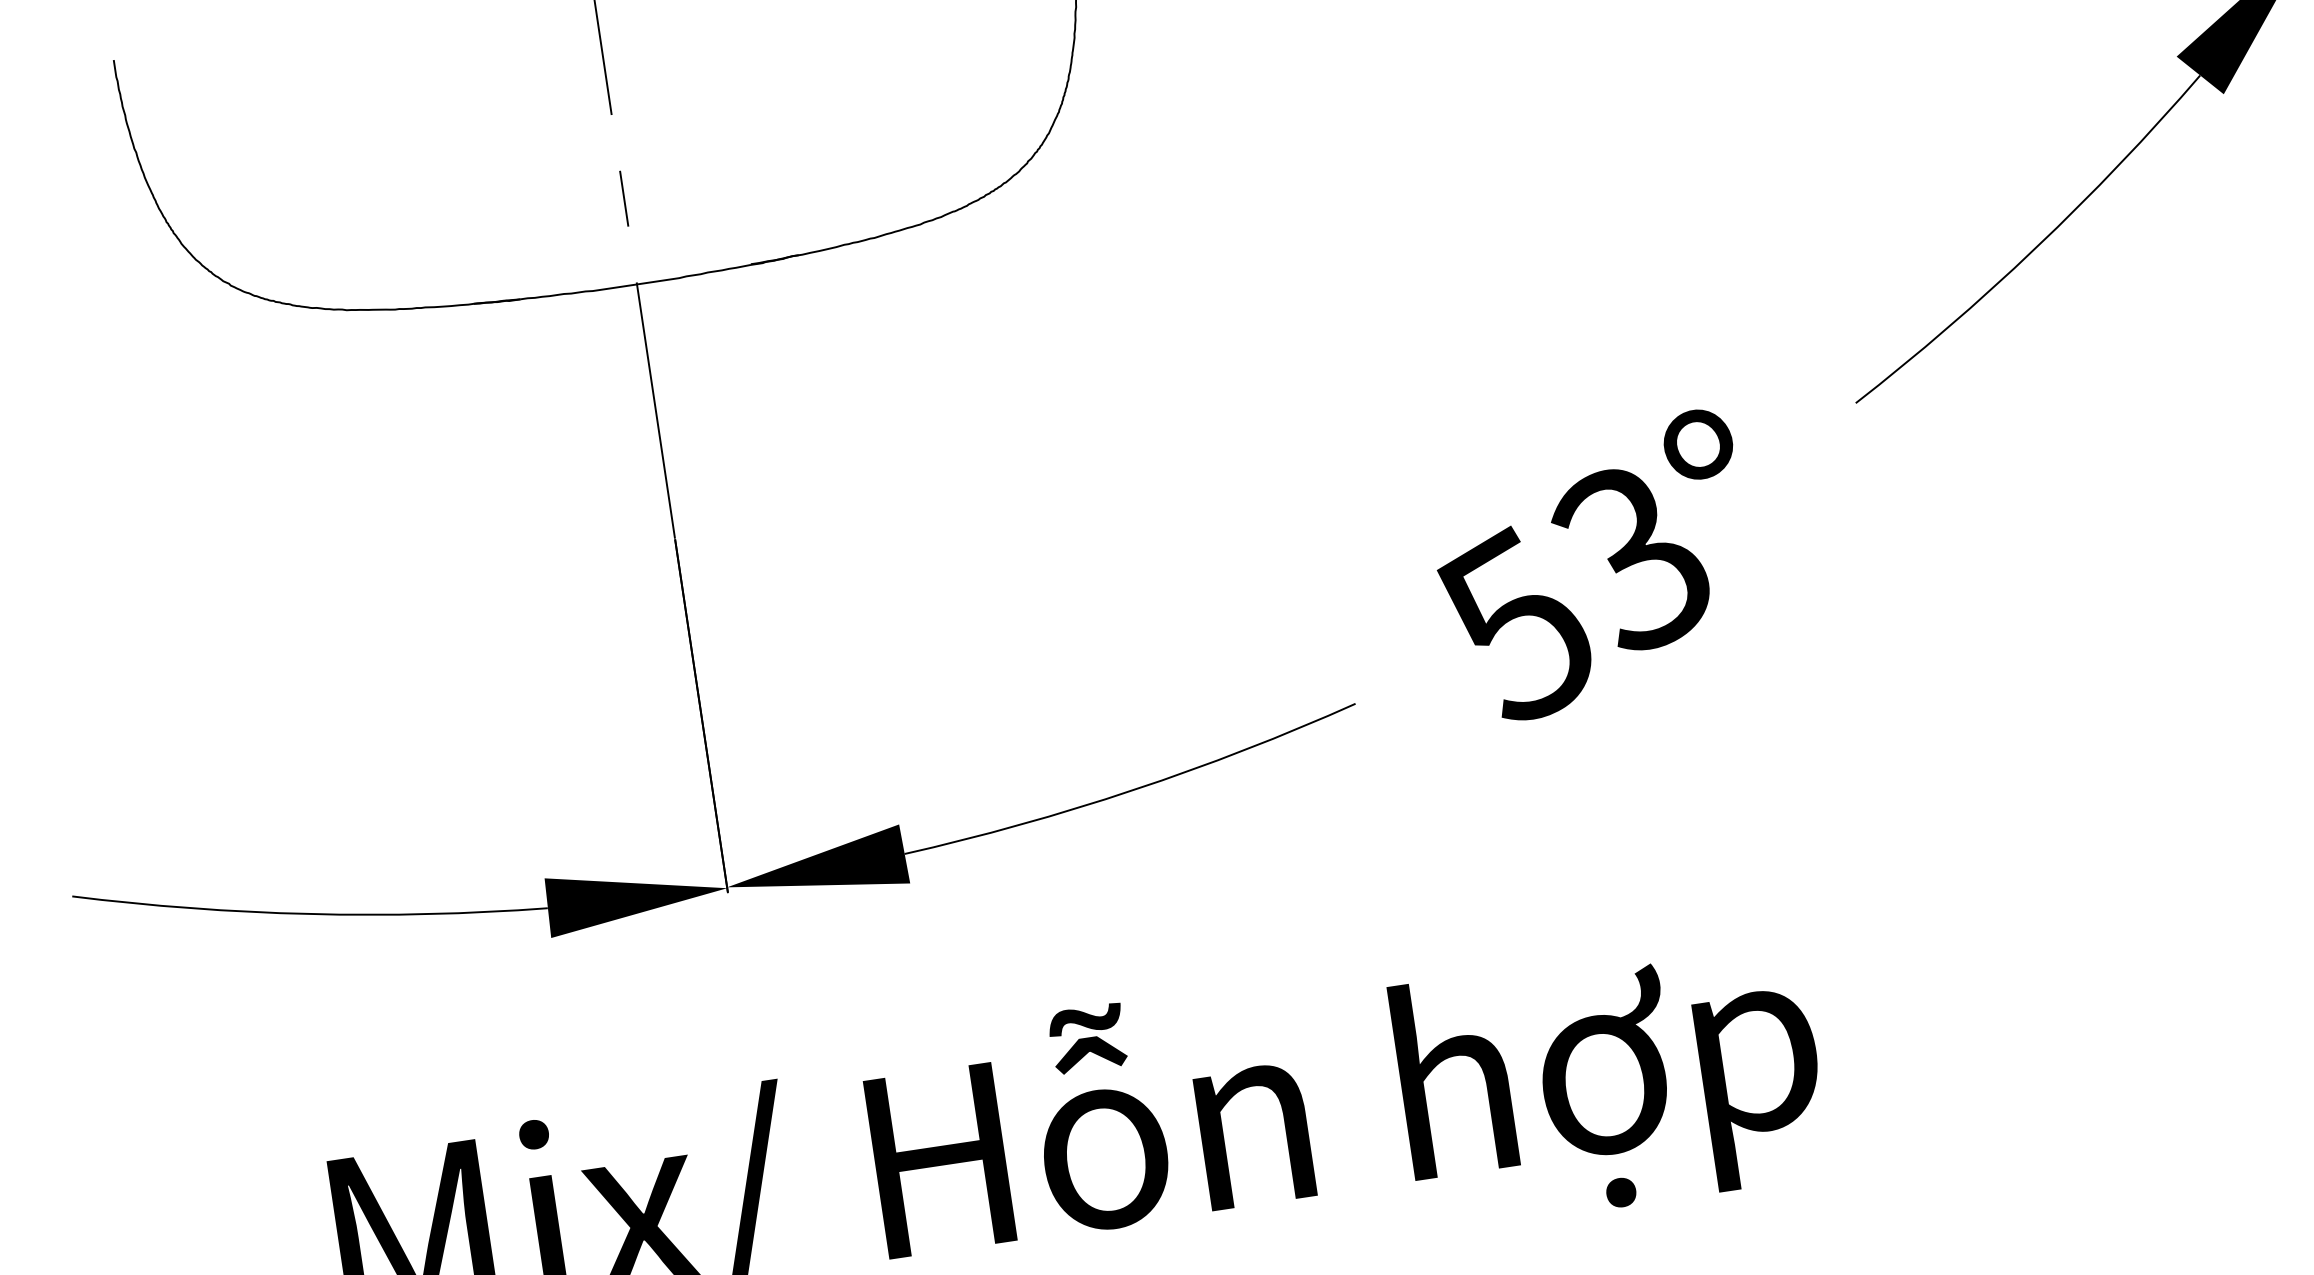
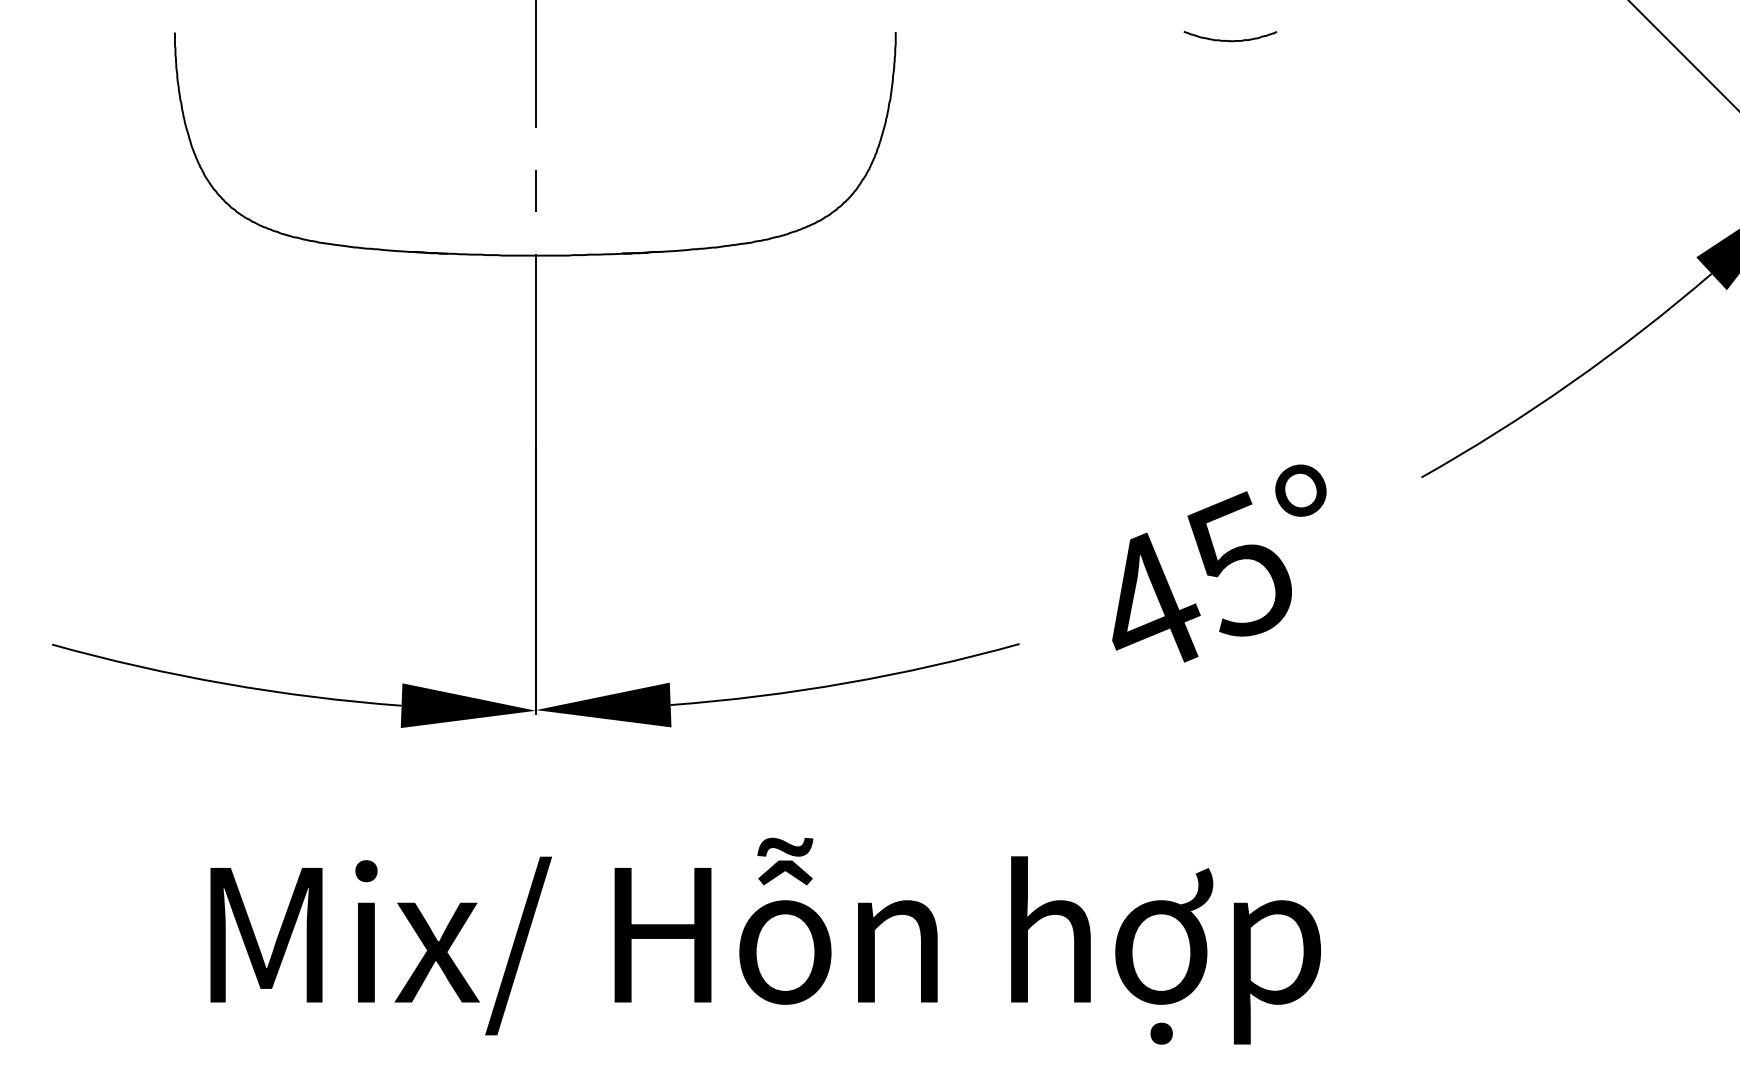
text: (1574, 589) -> (1193, 583), 53° -> 45°

